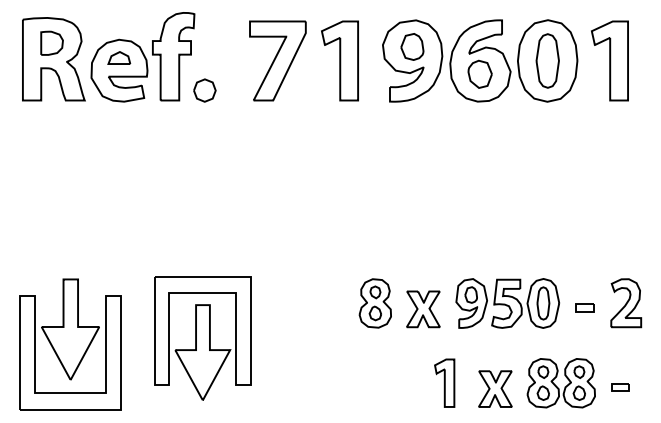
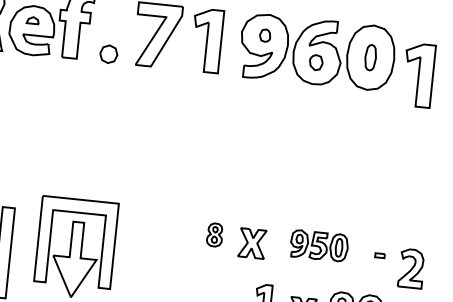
part: (412, 46) -> (265, 35), size x0.6
part: (119, 57) -> (33, 20), size x0.7
part: (547, 60) -> (370, 57), size x0.6
part: (609, 60) -> (418, 75), moved
part: (479, 73) -> (315, 62), size x0.7
part: (204, 90) -> (108, 54), moved
part: (374, 303) -> (214, 234), size x0.6
part: (507, 303) -> (319, 245), size x0.7
part: (626, 303) -> (411, 268), moved
part: (584, 307) -> (379, 255), size x0.7

